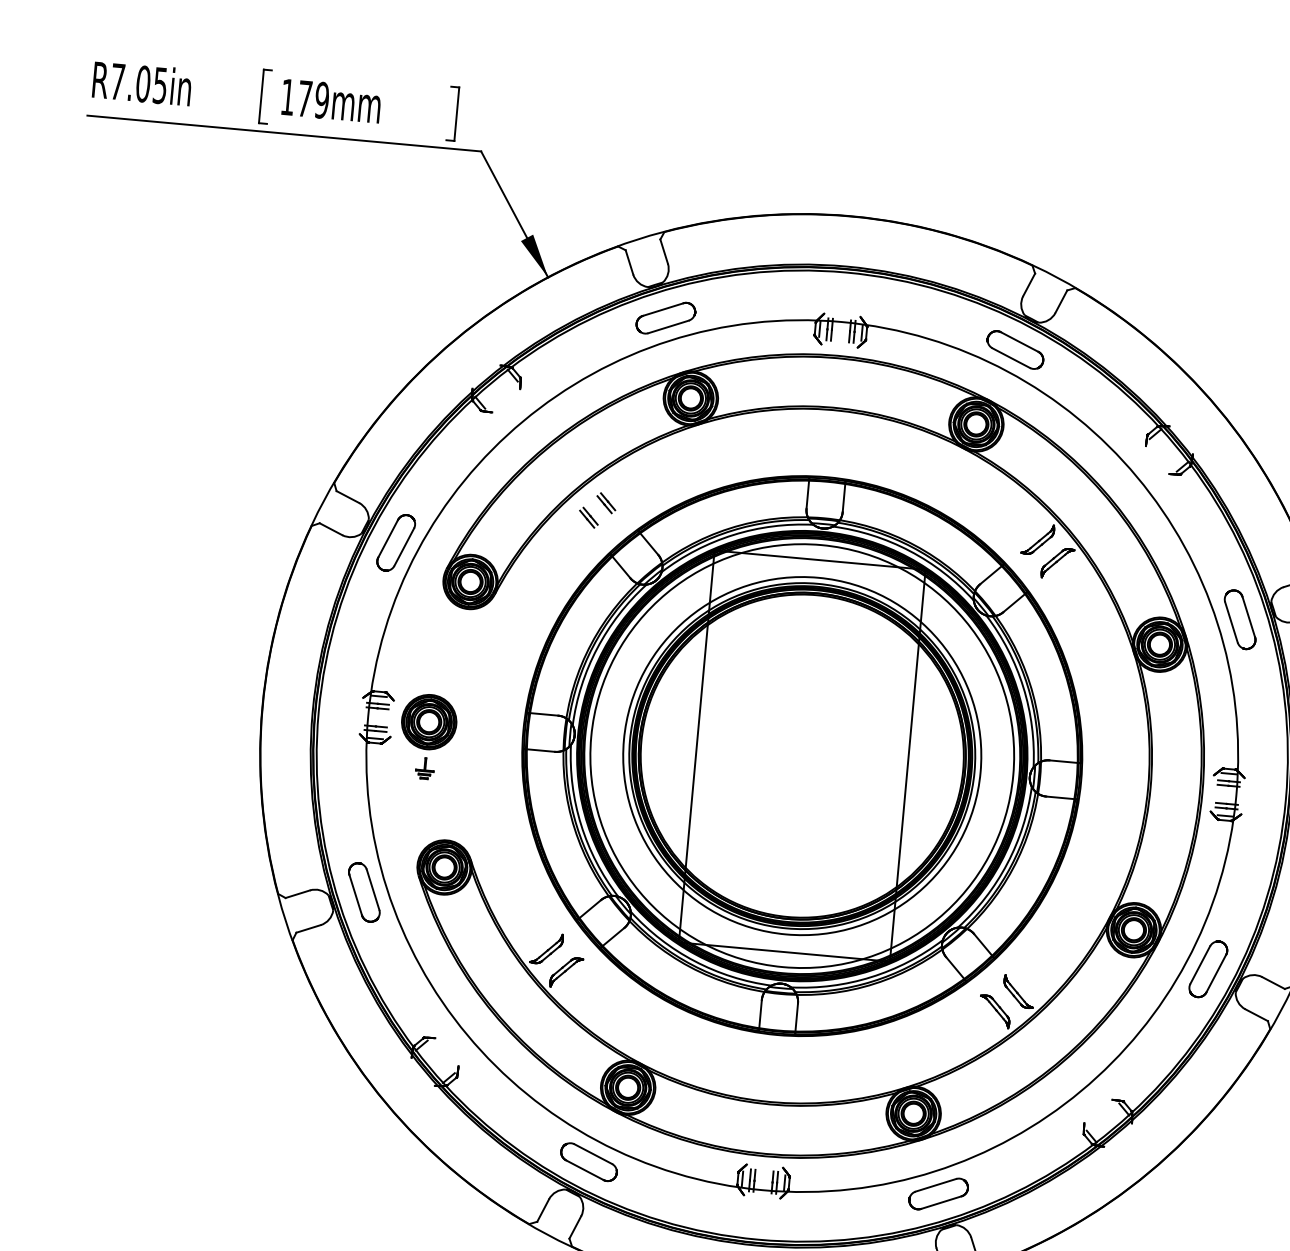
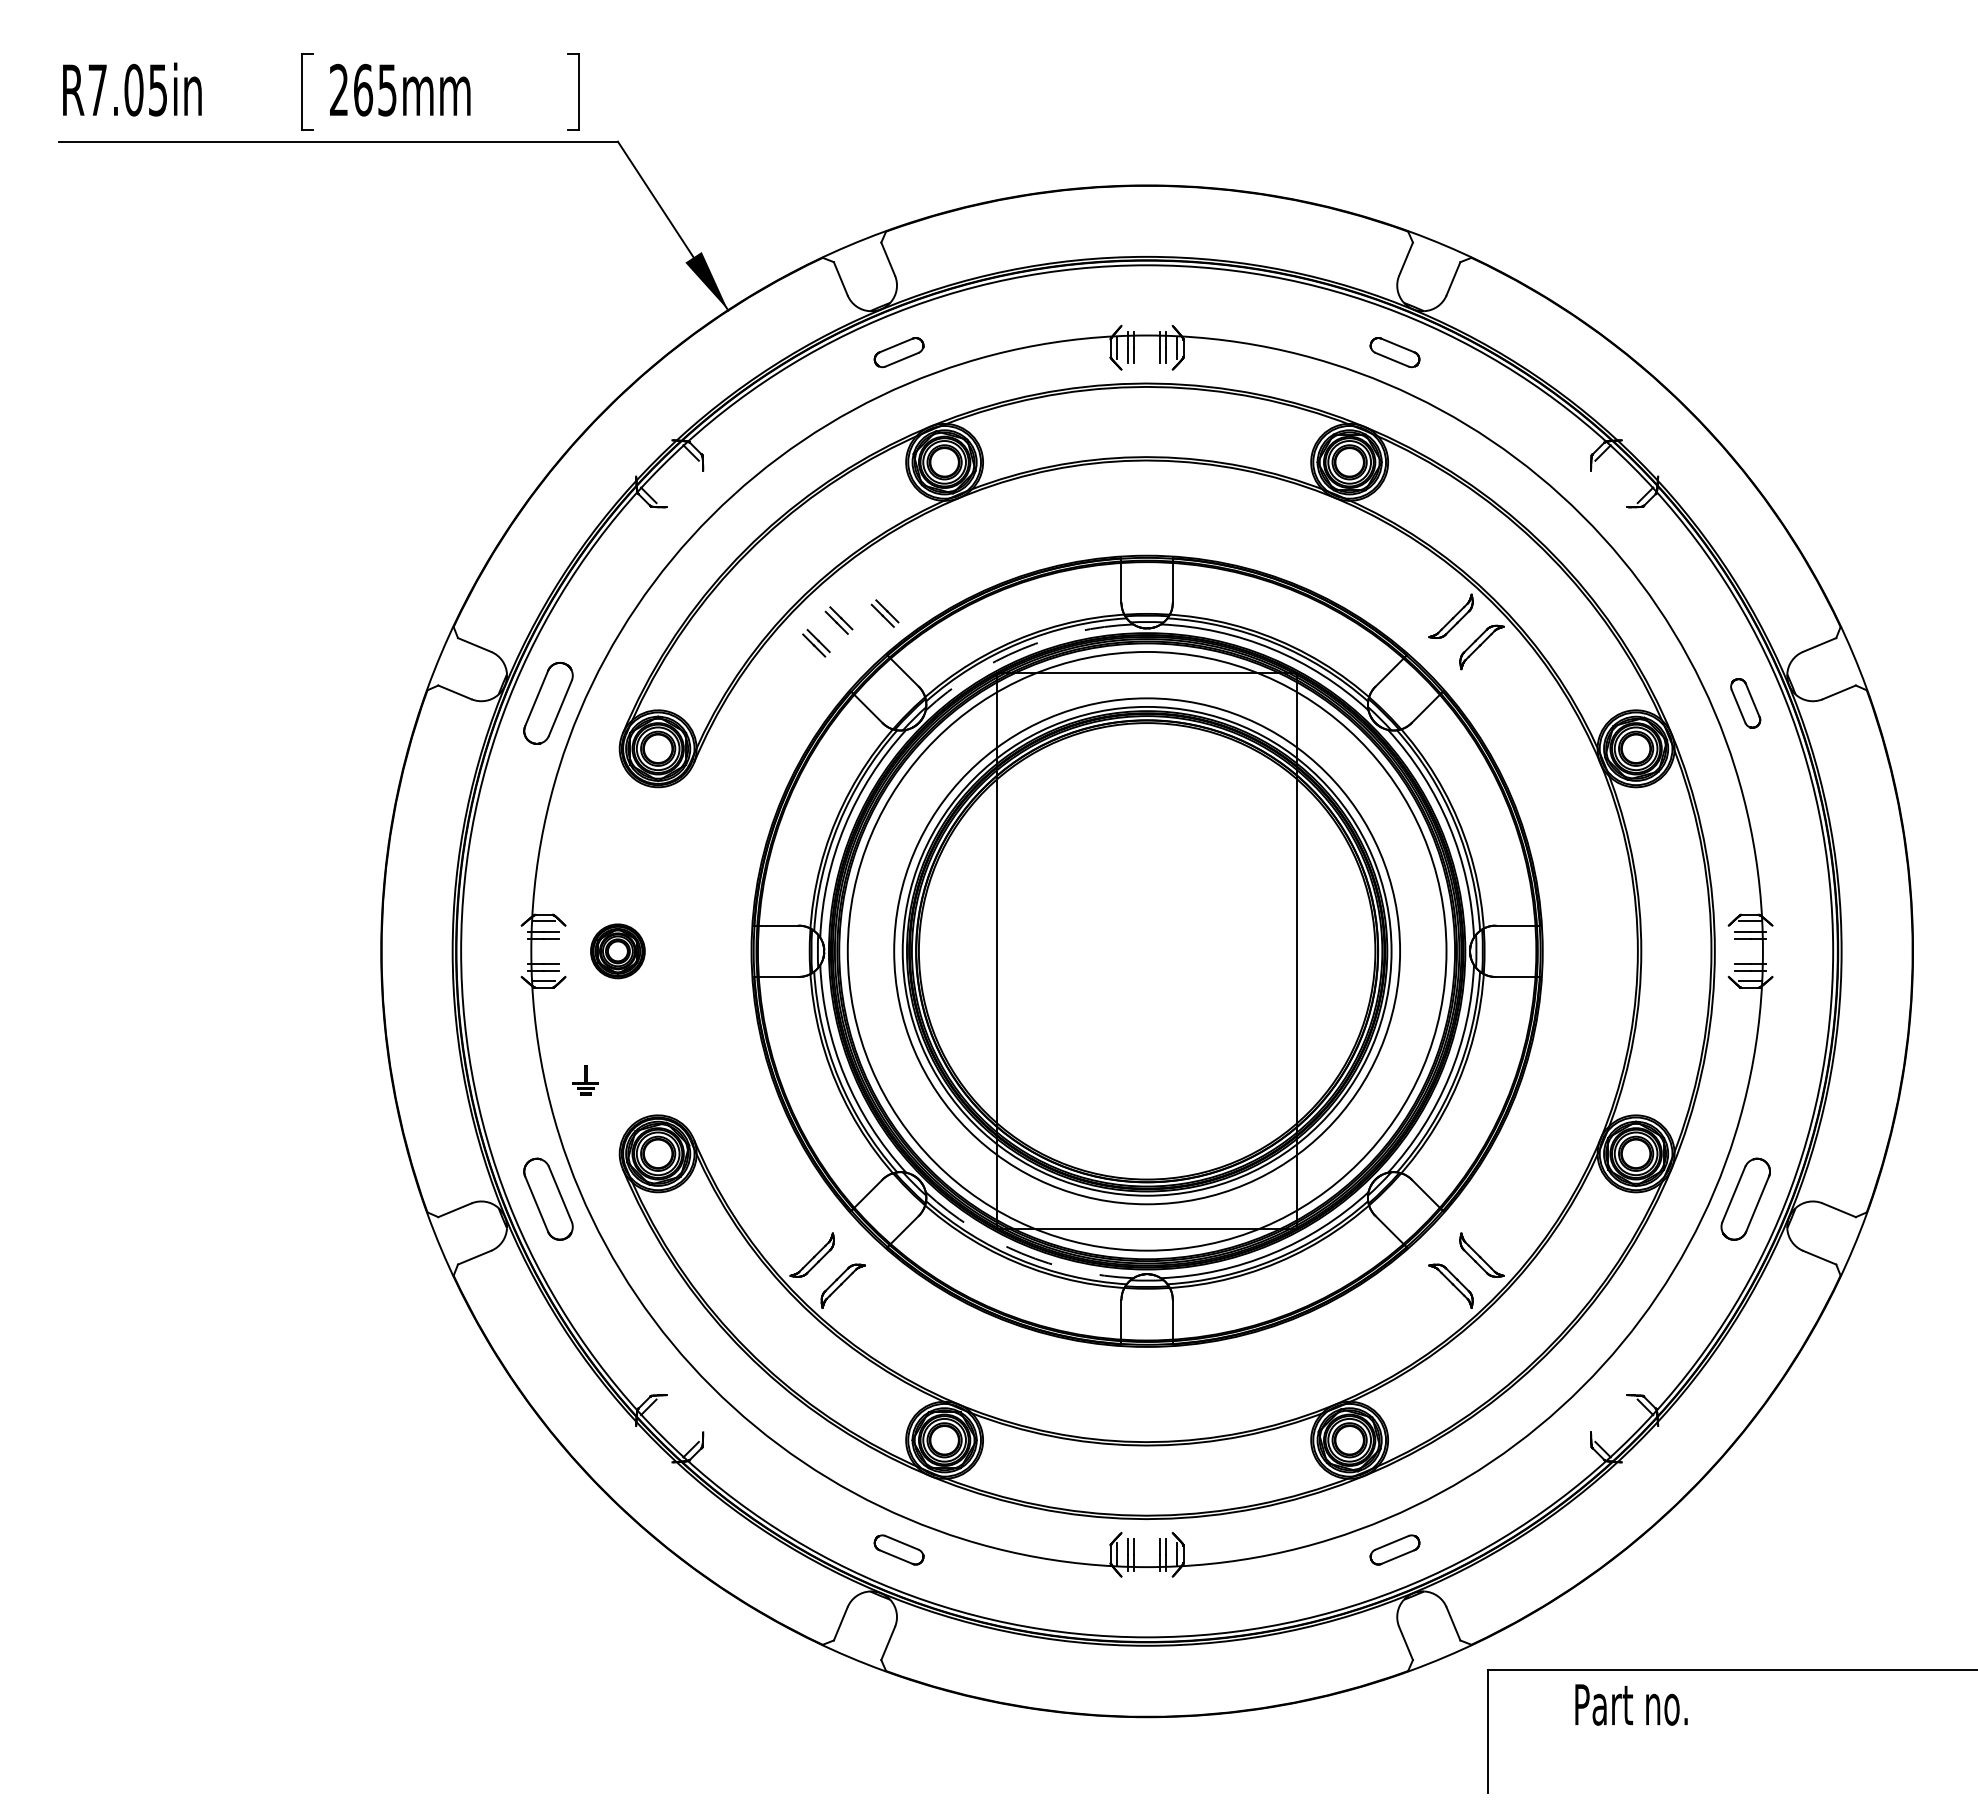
text: (305, 98) -> (363, 89), 179mm -> 265mm
part: (665, 318) -> (898, 352), size x0.6
part: (1015, 349) -> (1394, 352), size x0.6
part: (638, 501) -> (884, 613), added
arc: (733, 535) -> (1021, 649), solid -> dashed
part: (1239, 619) -> (1745, 703), size x0.6
part: (428, 722) -> (617, 951), size x0.7
part: (424, 768) -> (585, 1080), moved
arc: (694, 961) -> (1021, 1253), solid -> dashed
part: (588, 1161) -> (898, 1549), size x0.6
part: (938, 1193) -> (1394, 1549), size x0.6

